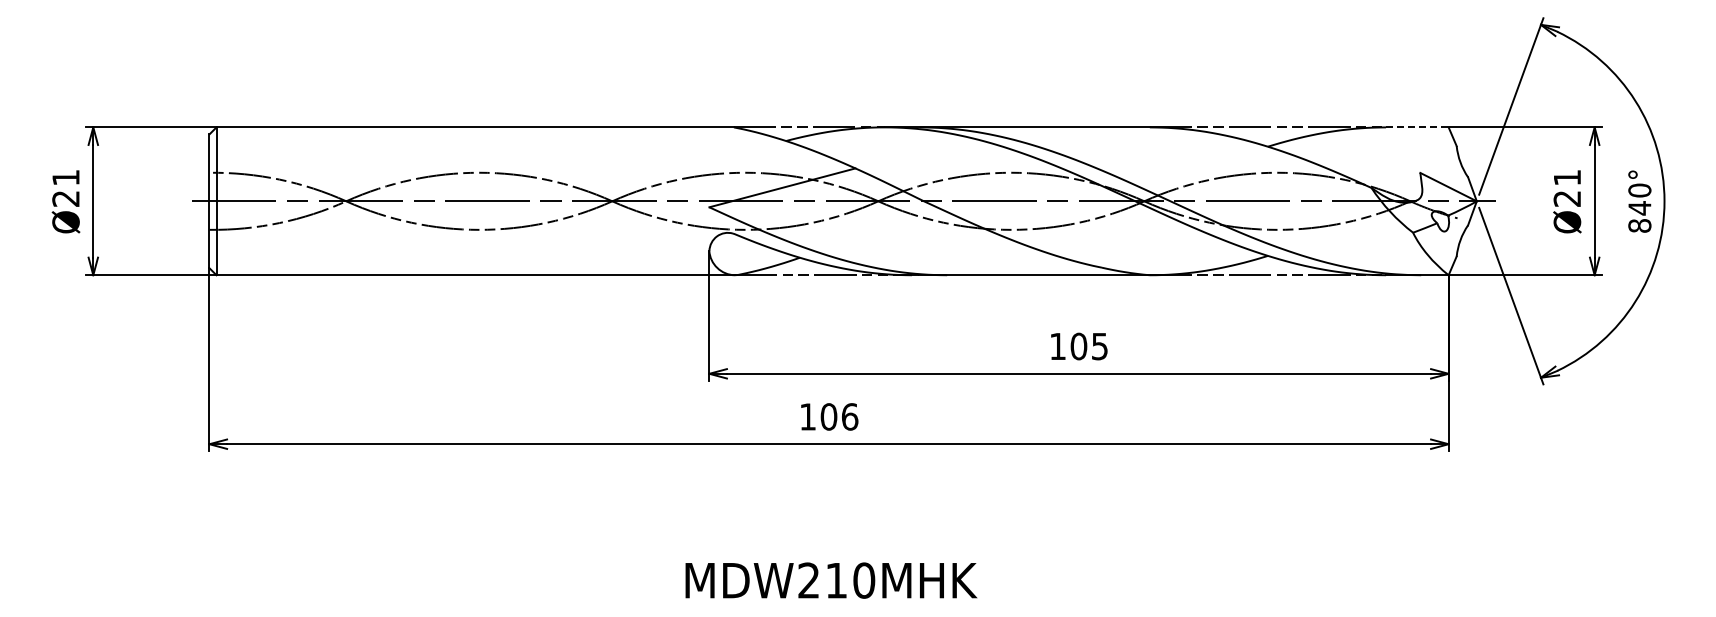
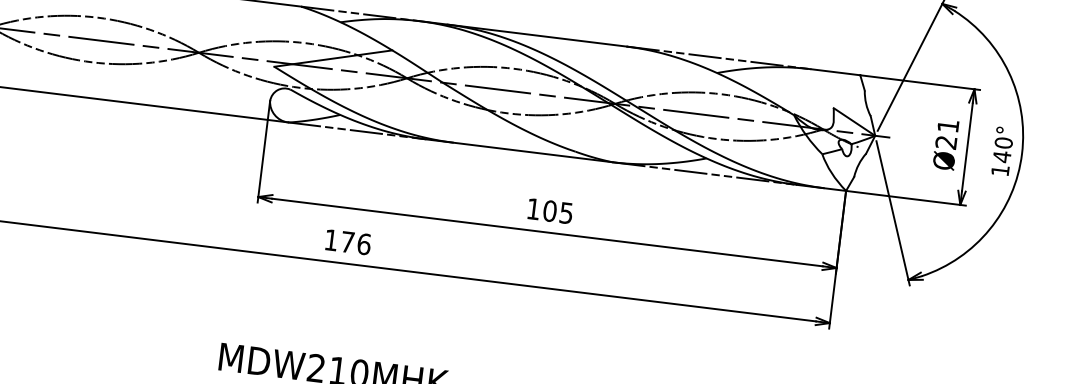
line: (1417, 127) -> (835, 72), dashed -> solid
text: (1639, 225) -> (1000, 170), 840° -> 140°
text: (828, 416) -> (347, 241), 106 -> 176

